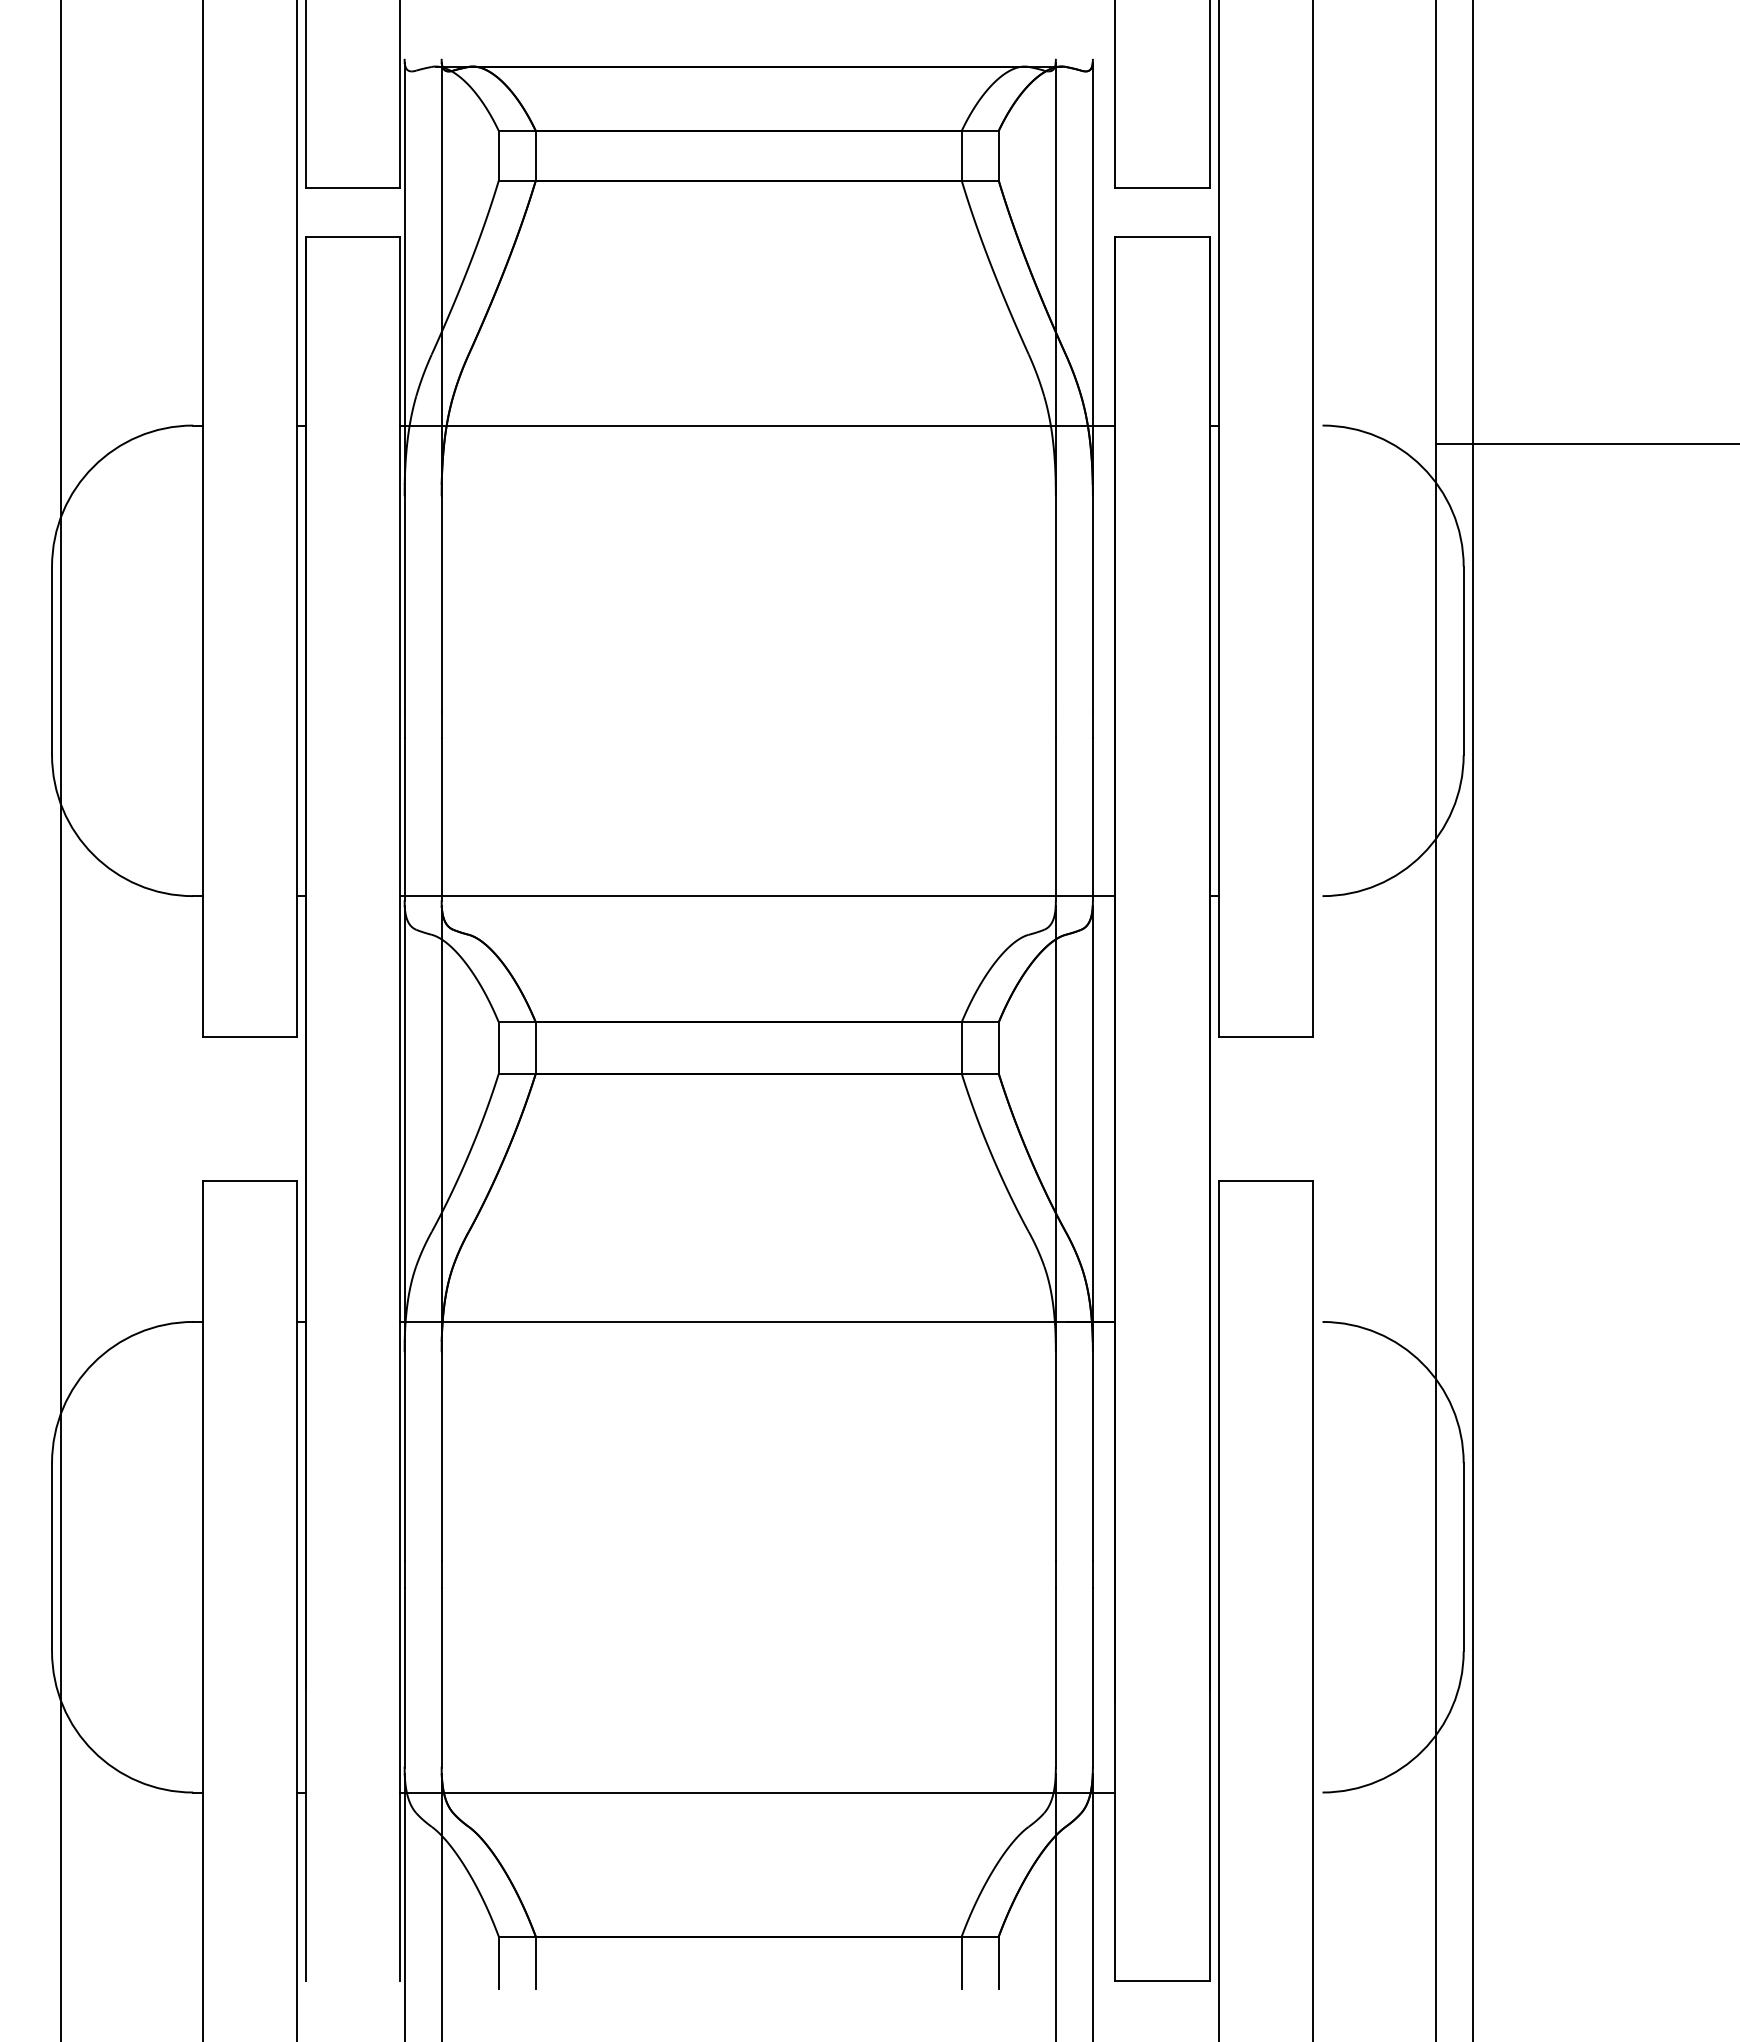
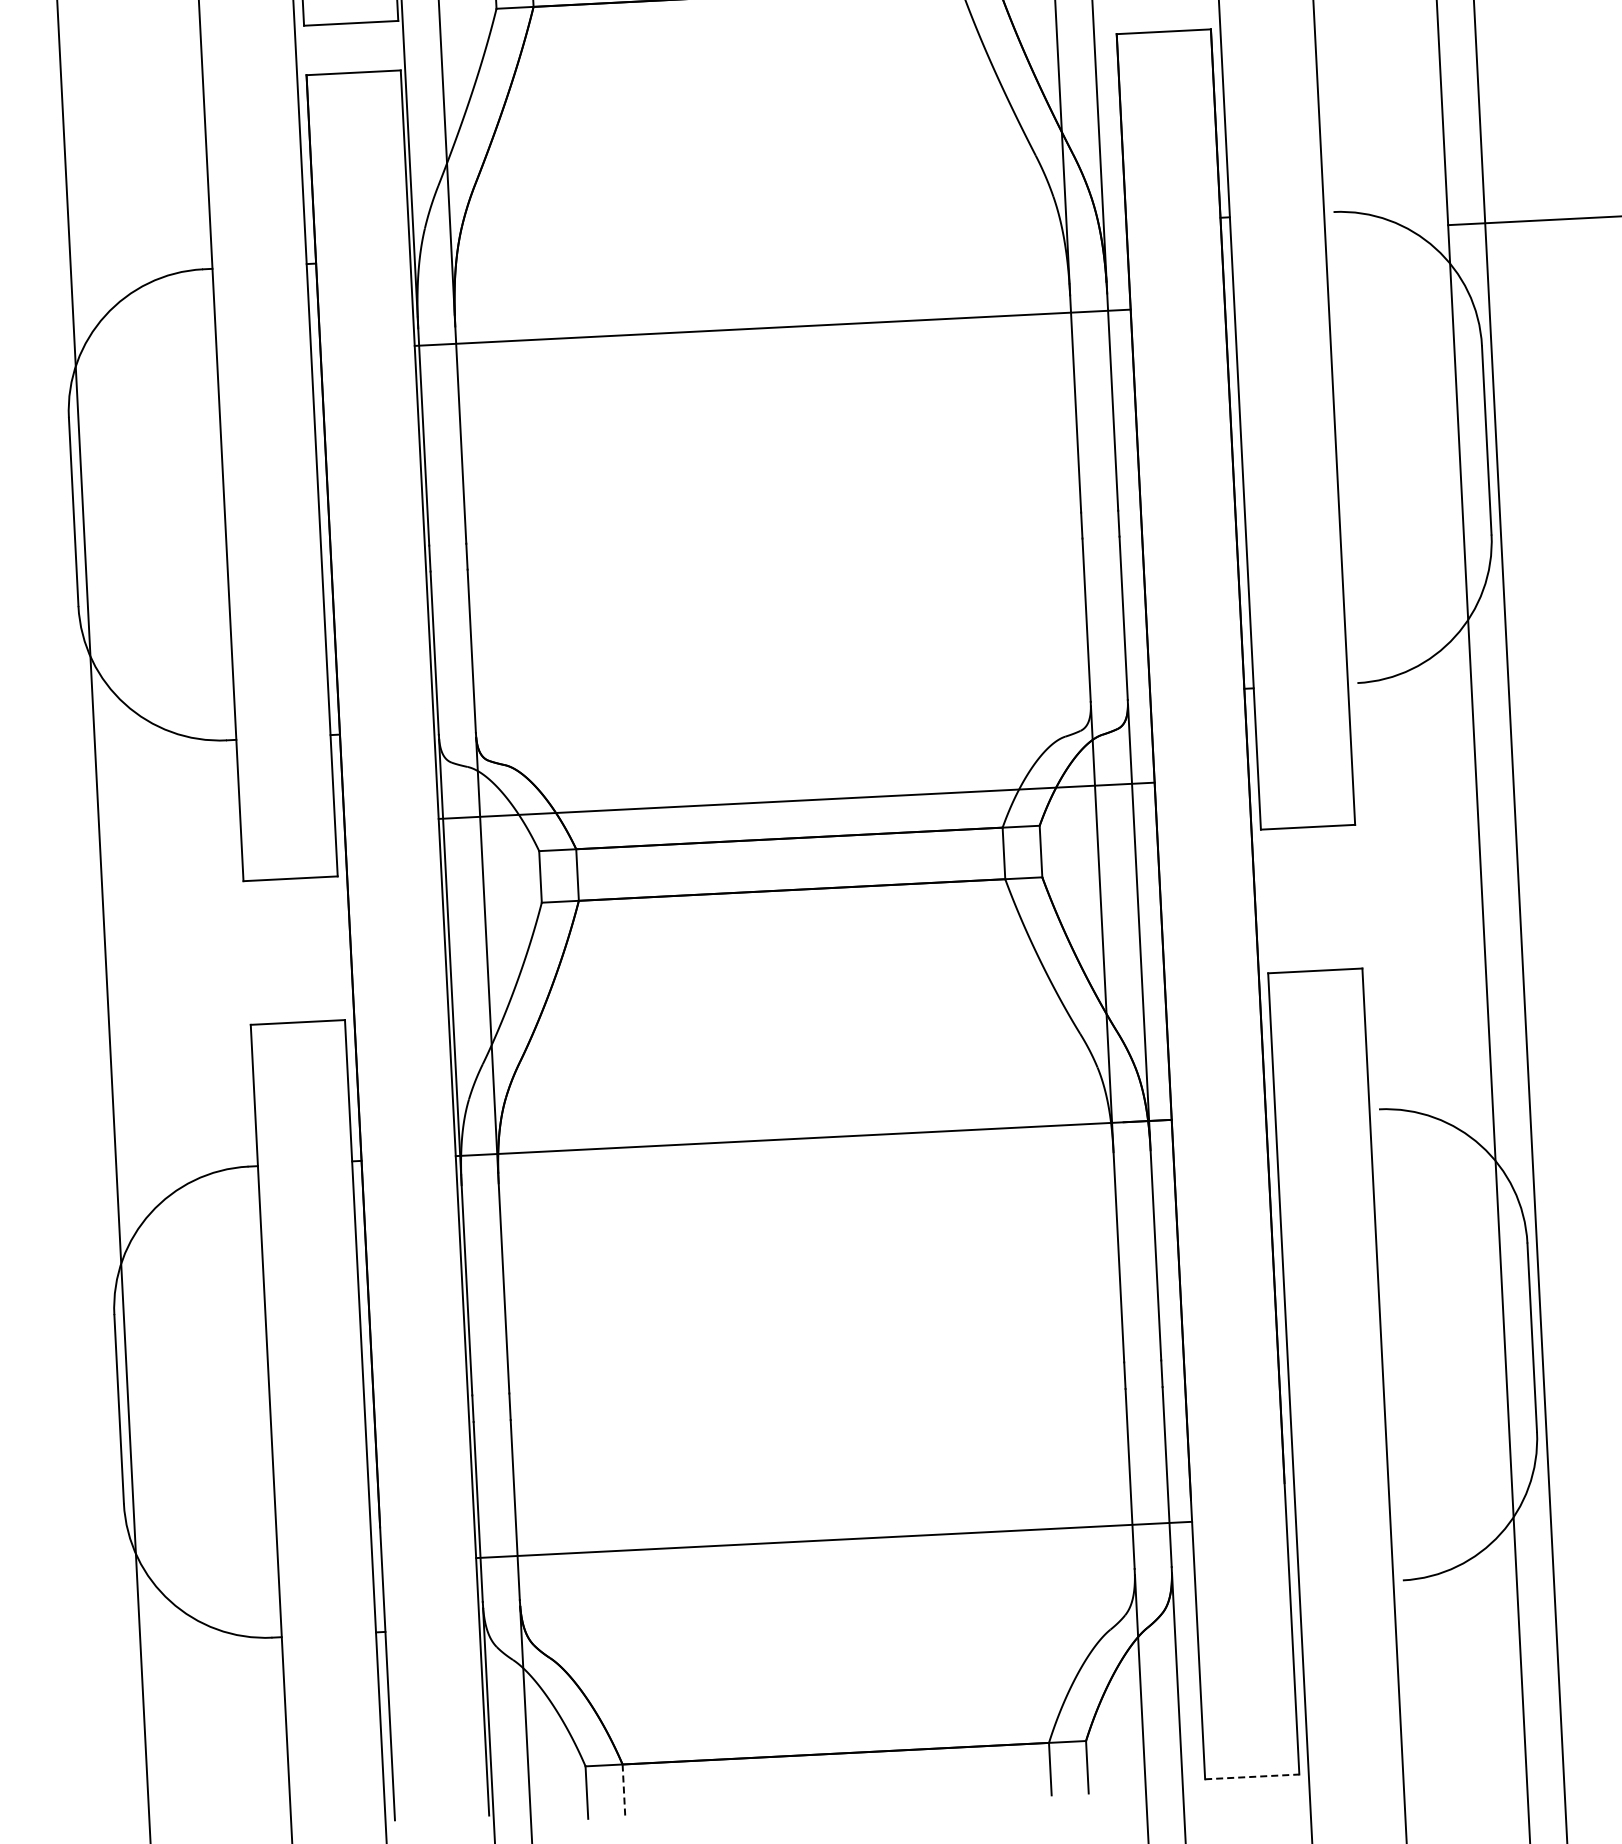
line: (757, 425) -> (772, 327), moved
line: (757, 896) -> (796, 801), moved
line: (757, 1792) -> (833, 1539), moved
line: (535, 1963) -> (623, 1791), solid -> dashed
line: (1163, 1980) -> (1253, 1776), solid -> dashed

